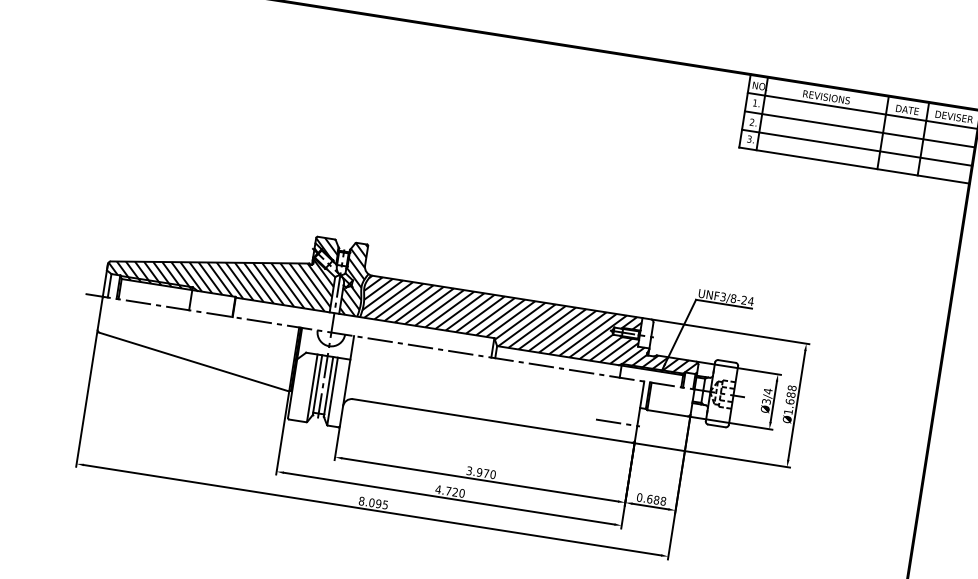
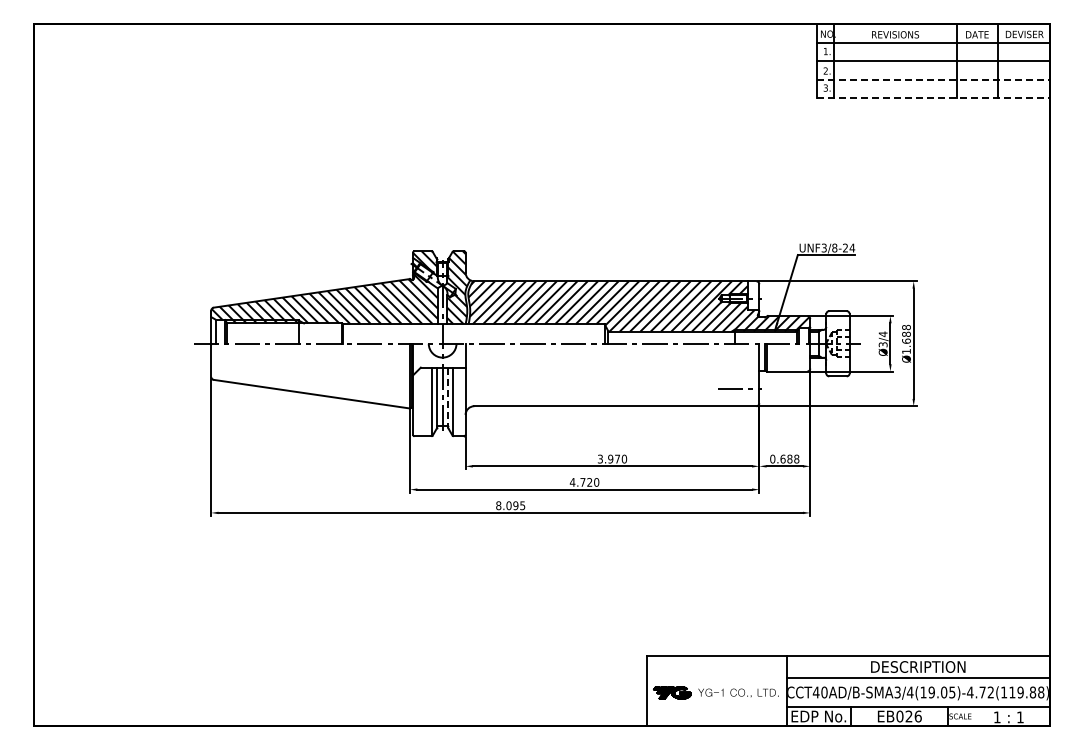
line: (857, 147) -> (933, 79), solid -> dashed
line: (854, 165) -> (933, 97), solid -> dashed
line: (328, 387) -> (448, 398), solid -> dashed

